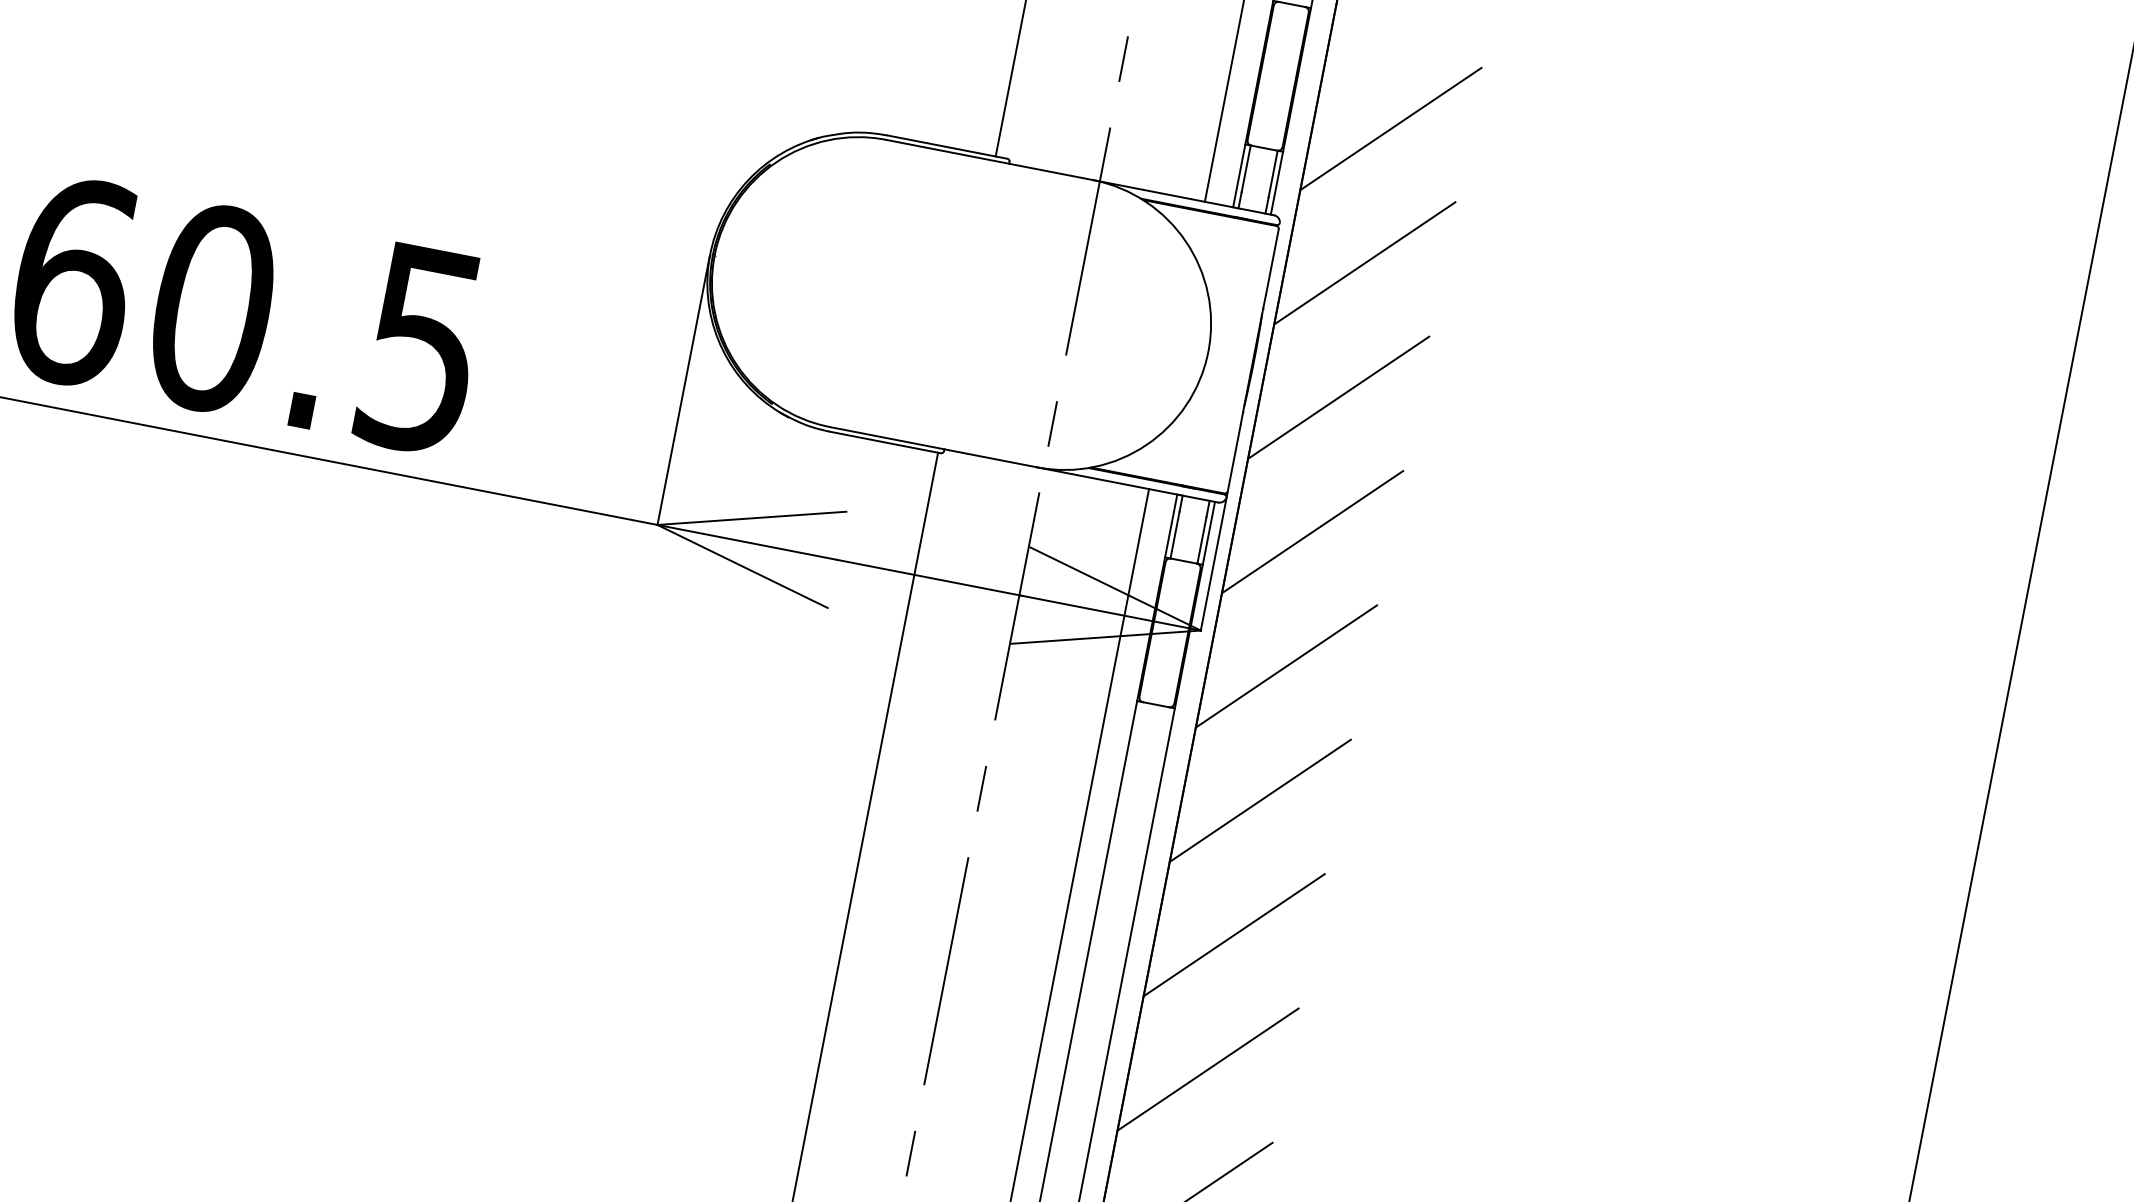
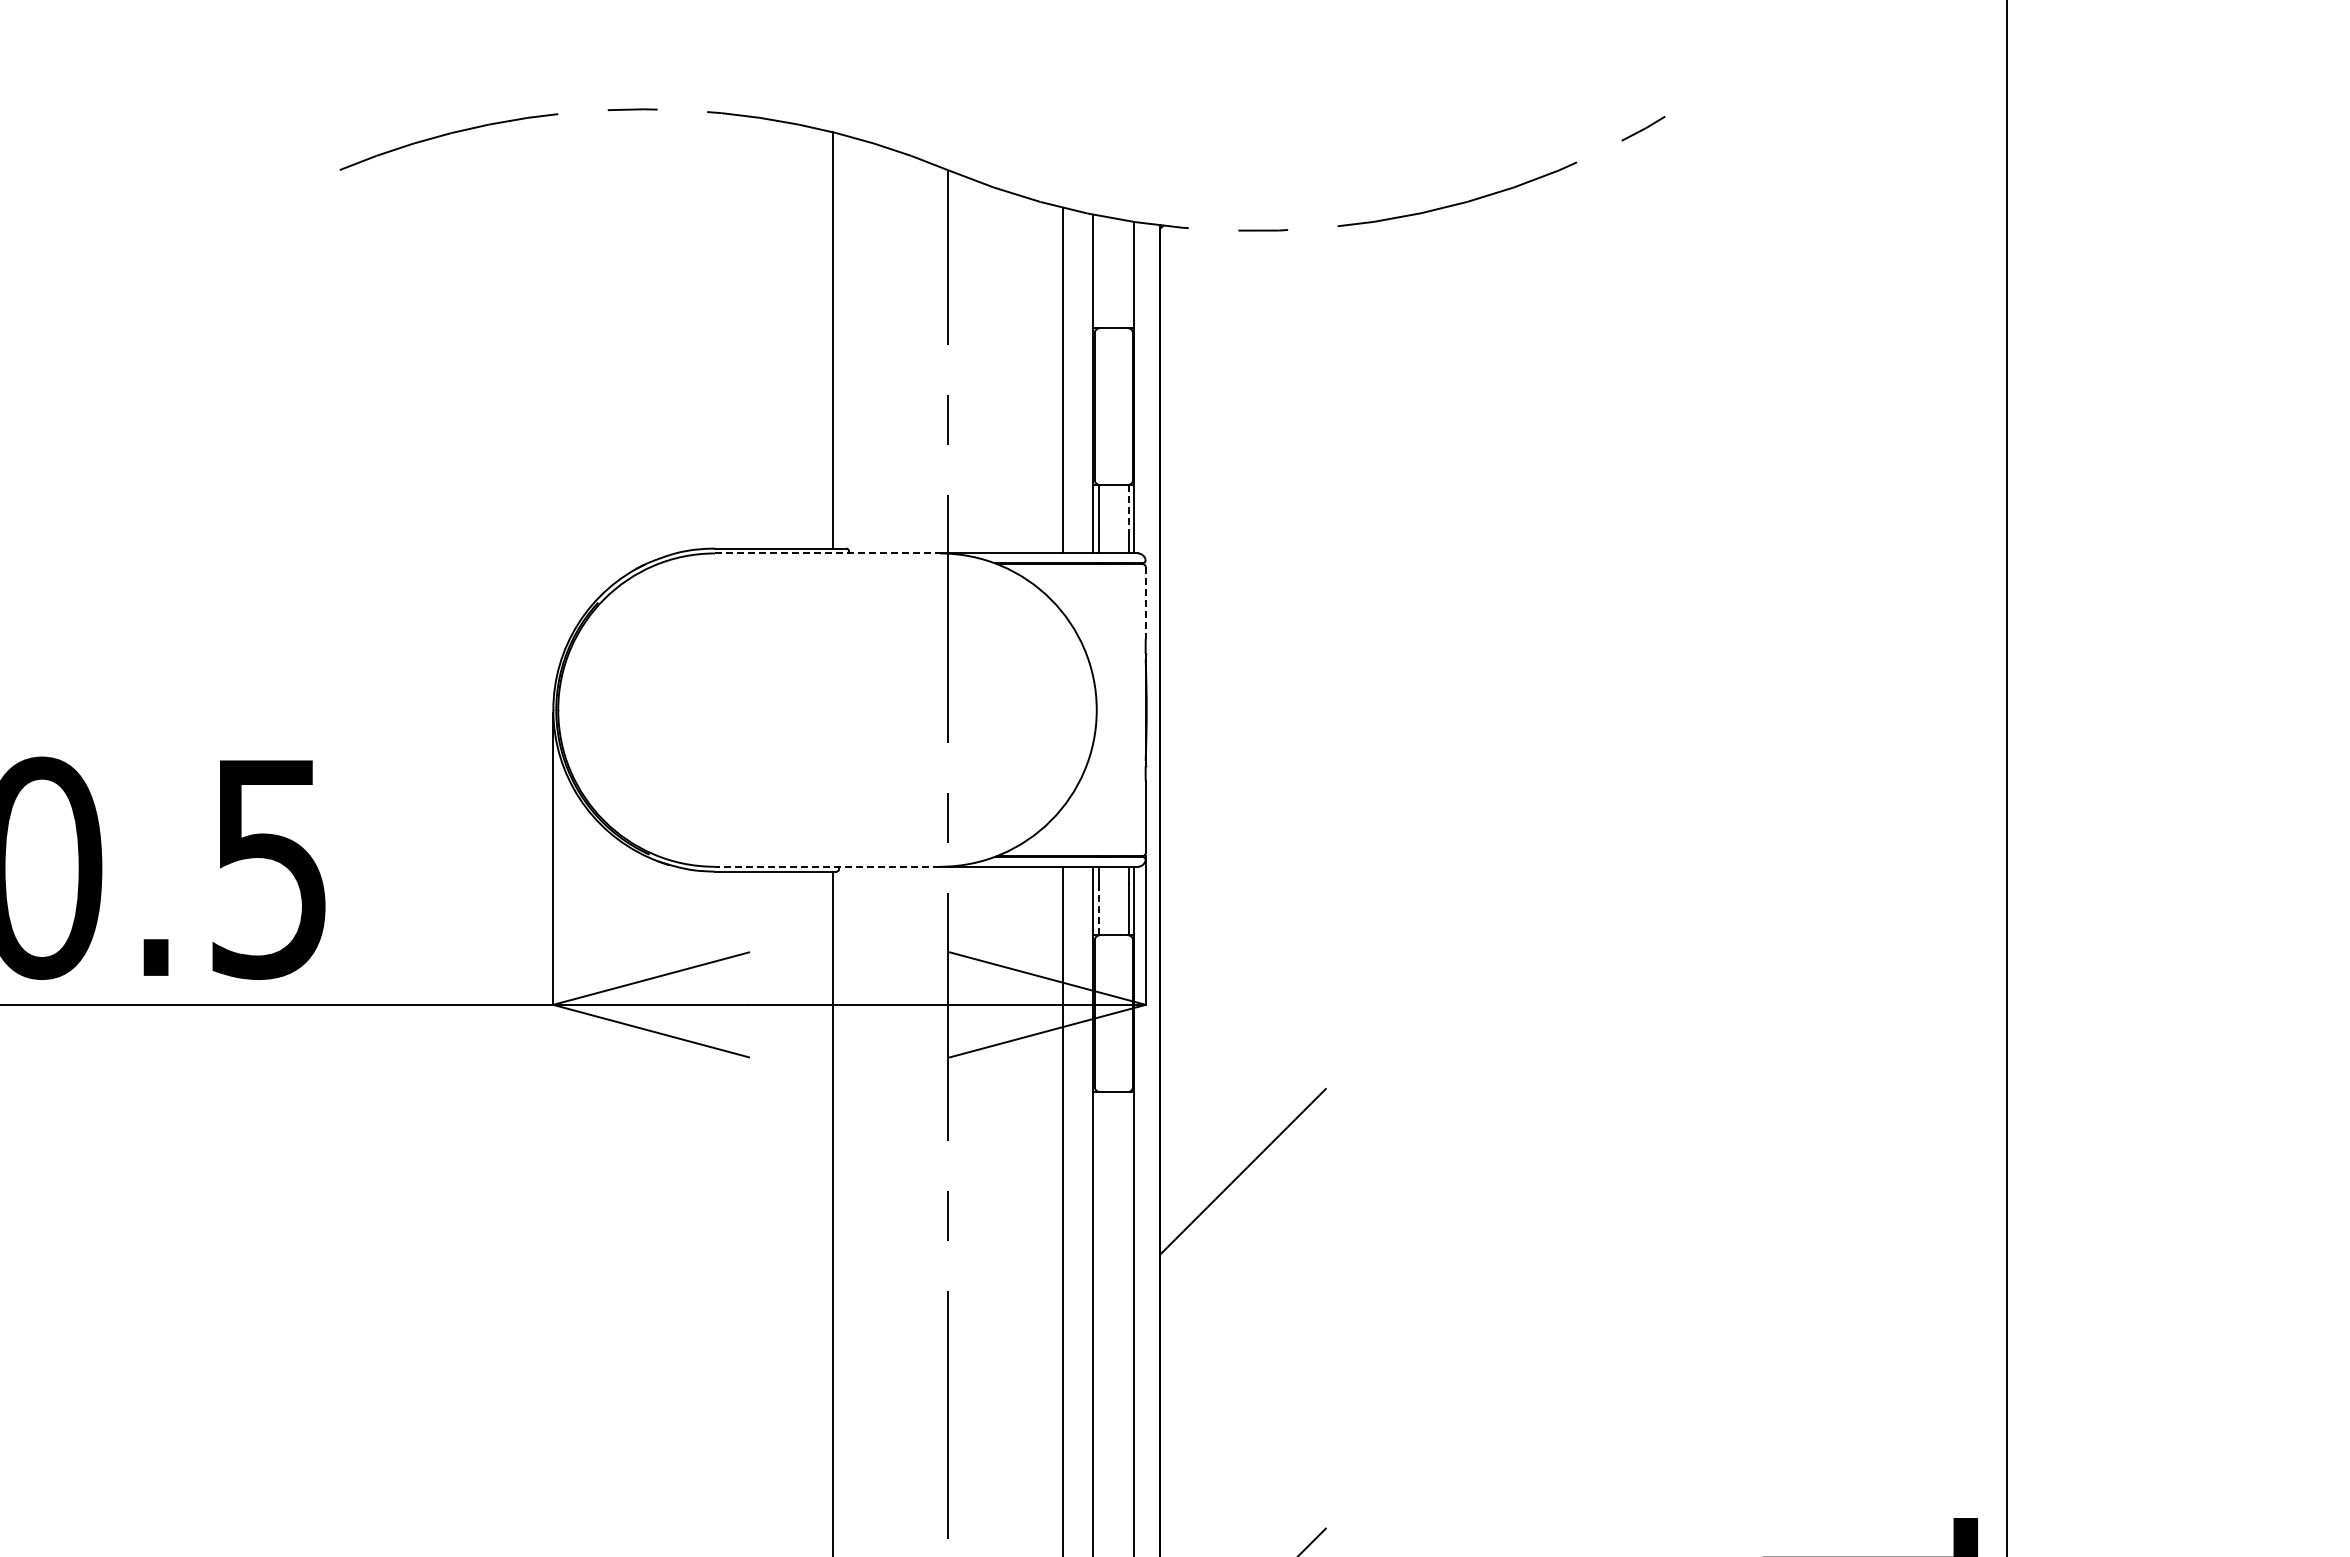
line: (1390, 128) -> (1242, 438), removed
line: (989, 159) -> (827, 553), solid -> dashed
line: (1273, 174) -> (1128, 510), solid -> dashed
line: (1272, 262) -> (1145, 603), solid -> dashed
line: (1364, 263) -> (1242, 585), removed
line: (1338, 397) -> (1242, 731), removed
line: (933, 446) -> (827, 866), solid -> dashed
line: (1311, 531) -> (1242, 878), removed
line: (1175, 534) -> (1099, 909), solid -> dashed
line: (1285, 665) -> (1242, 1024), removed
line: (1233, 934) -> (1242, 1317), removed
line: (1207, 1069) -> (1242, 1464), removed

